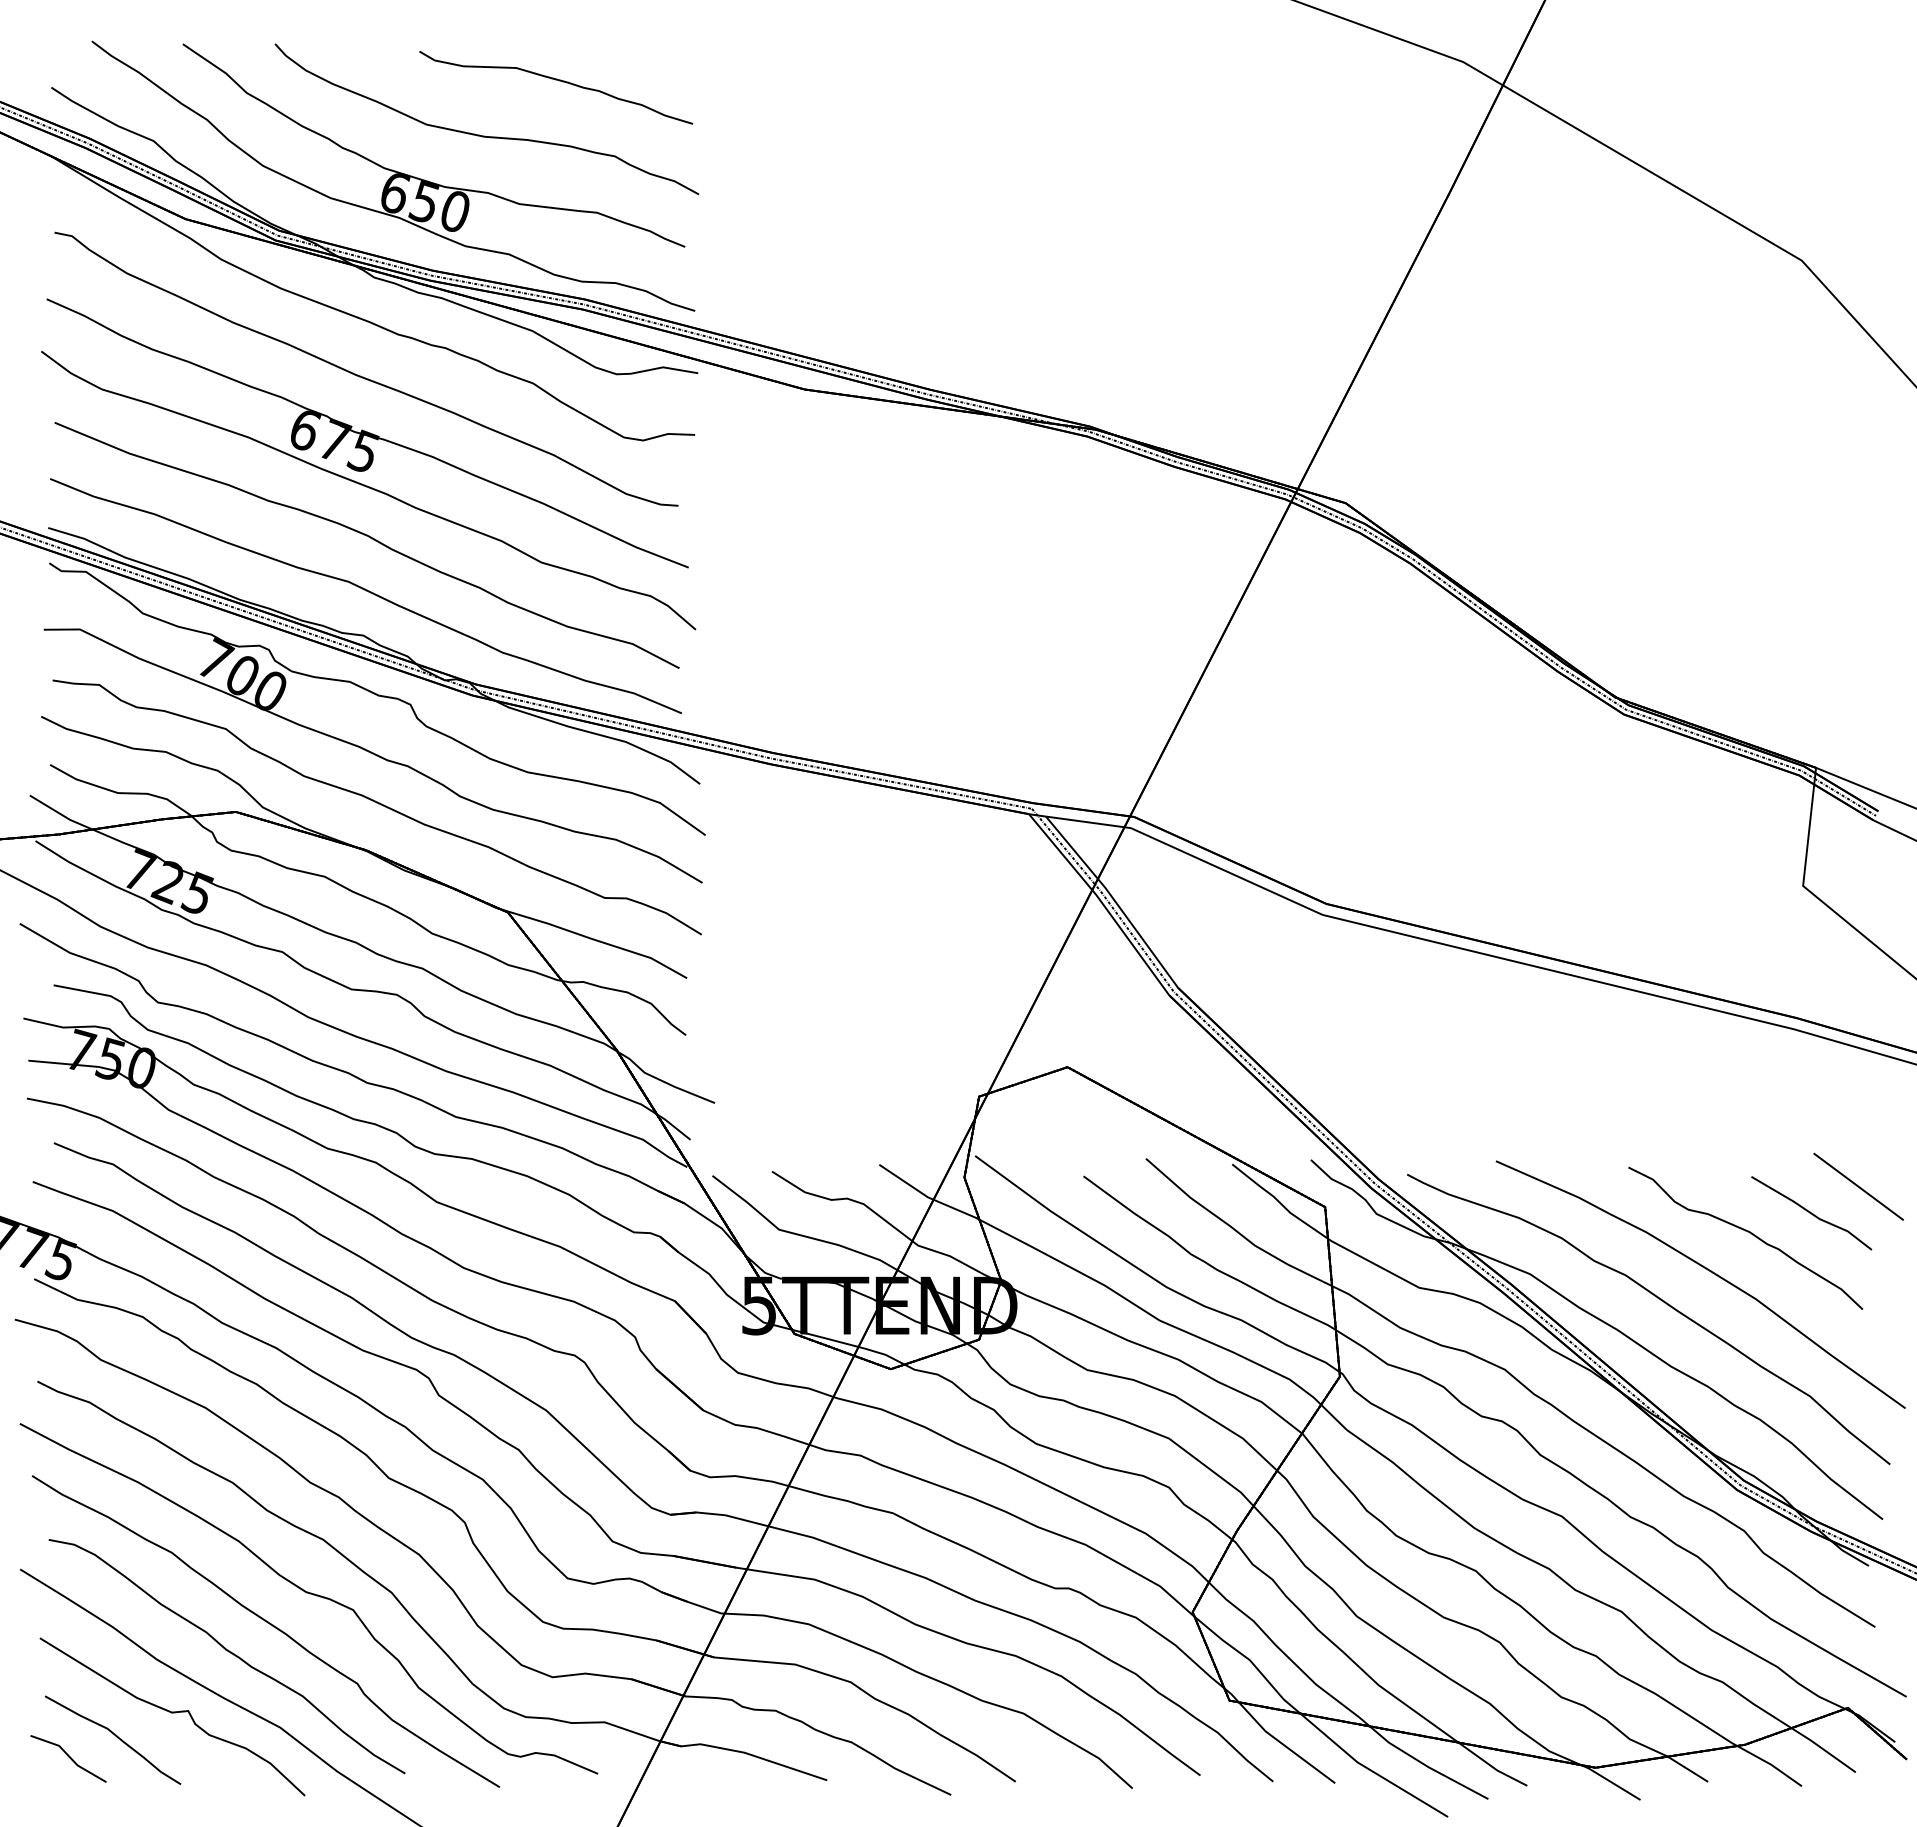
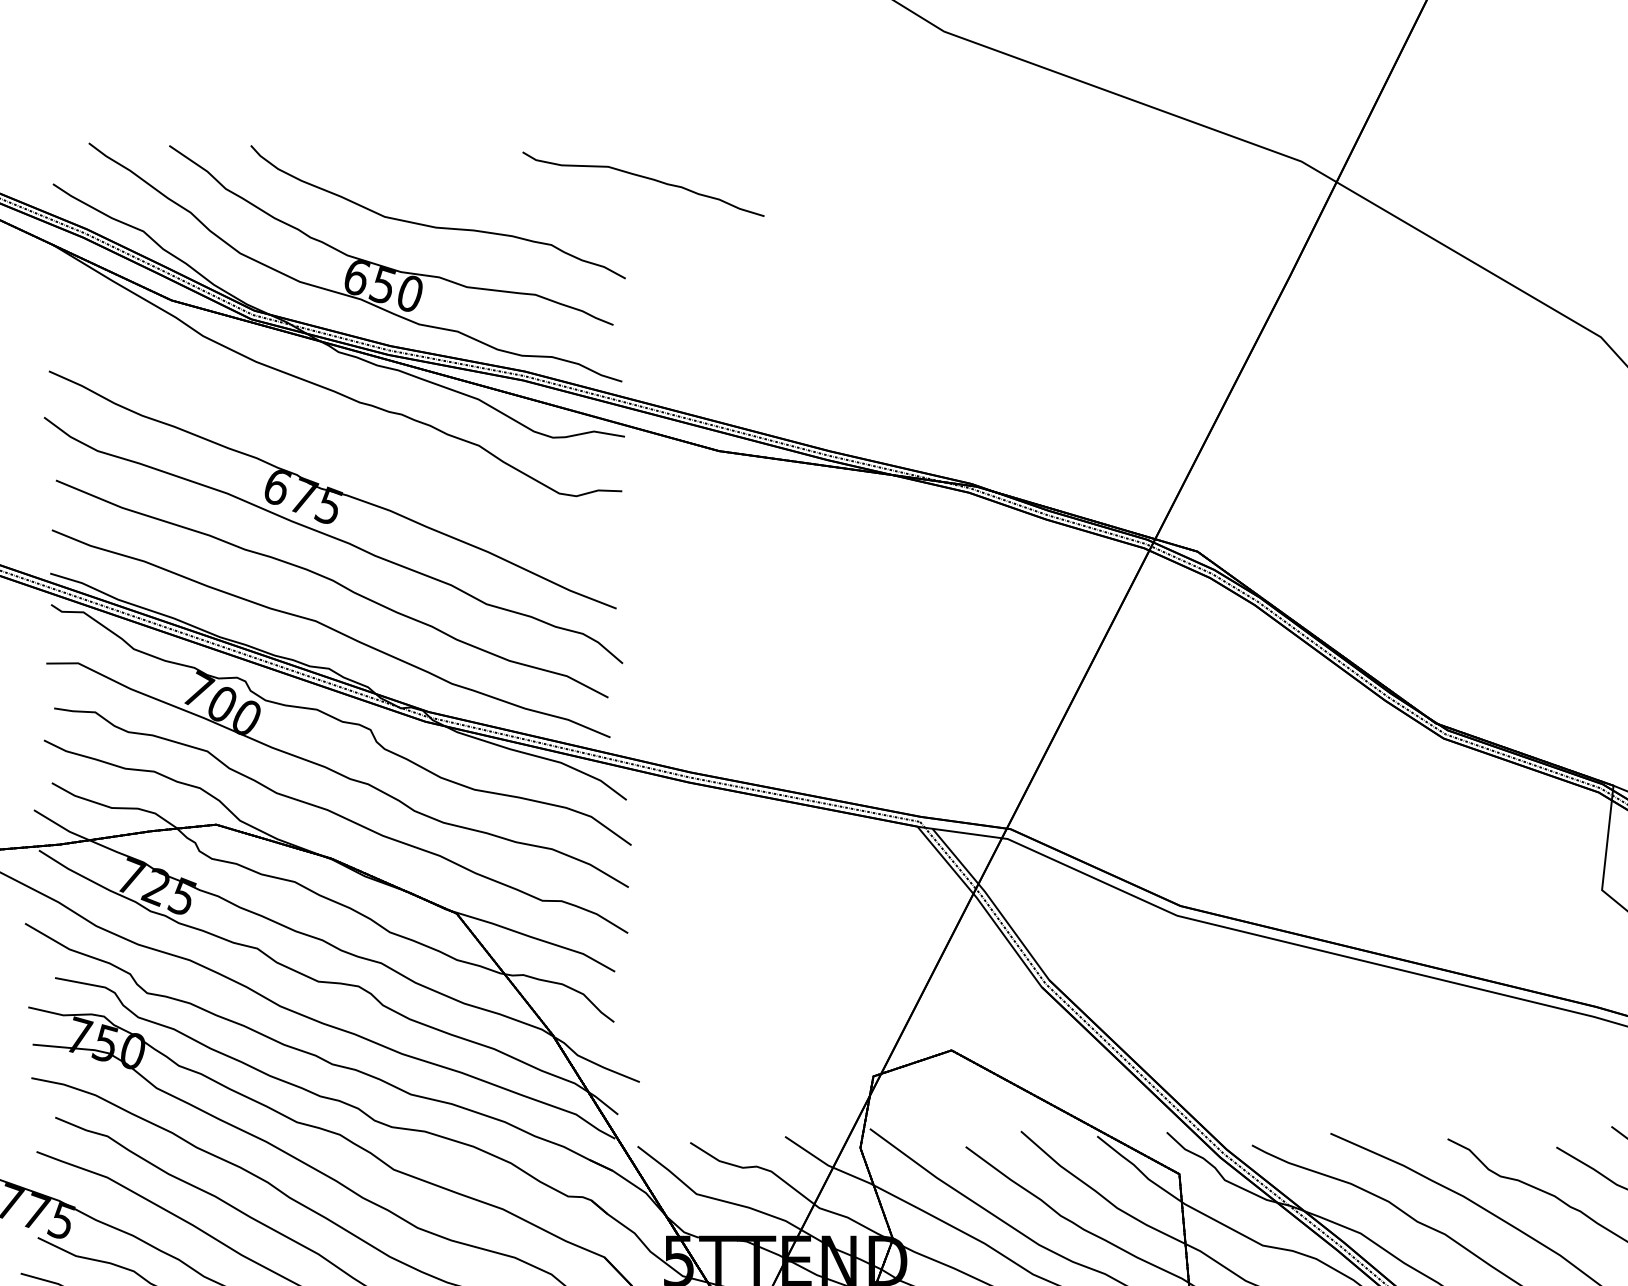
curve: (559, 81) -> (646, 178), moved
part: (363, 376) -> (329, 439), removed

